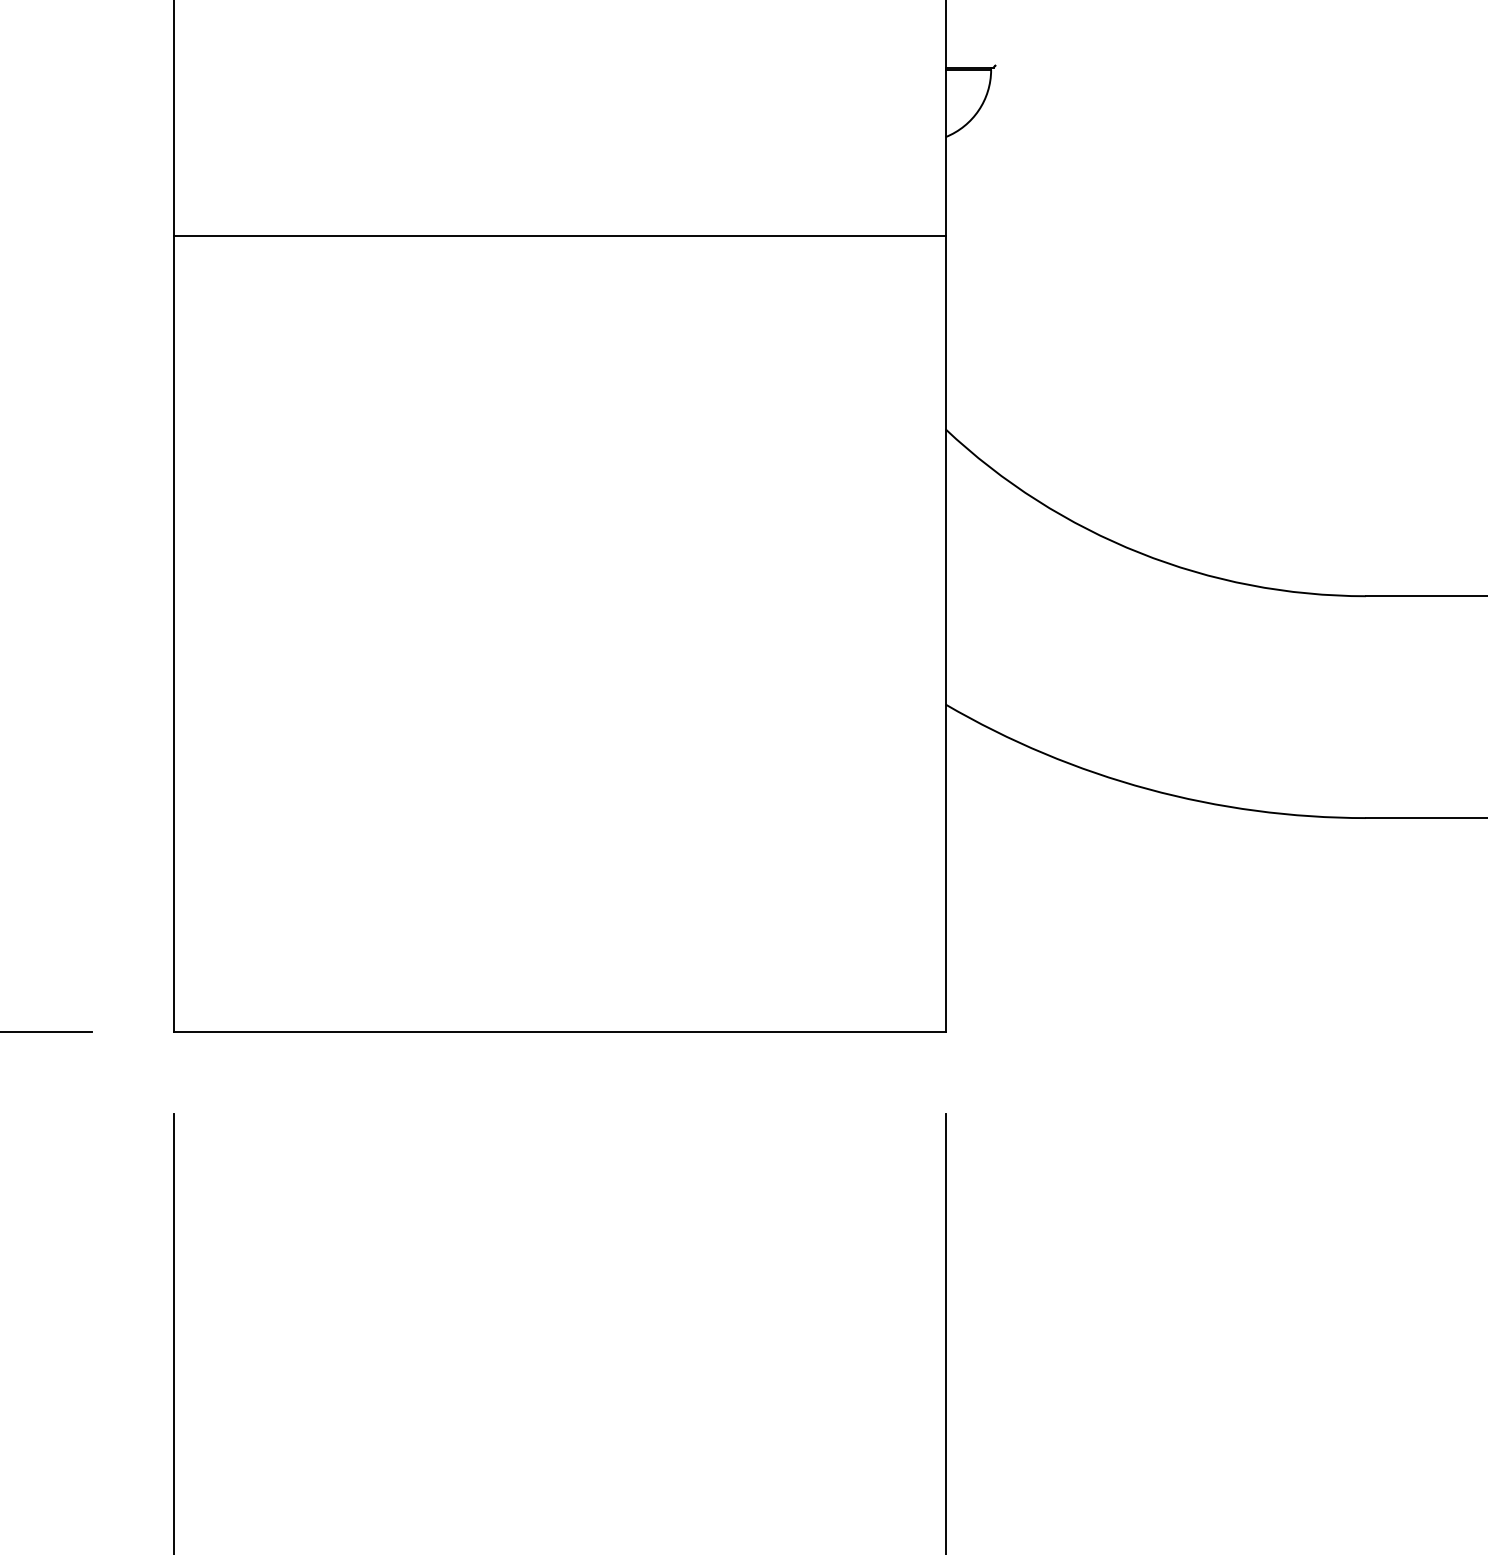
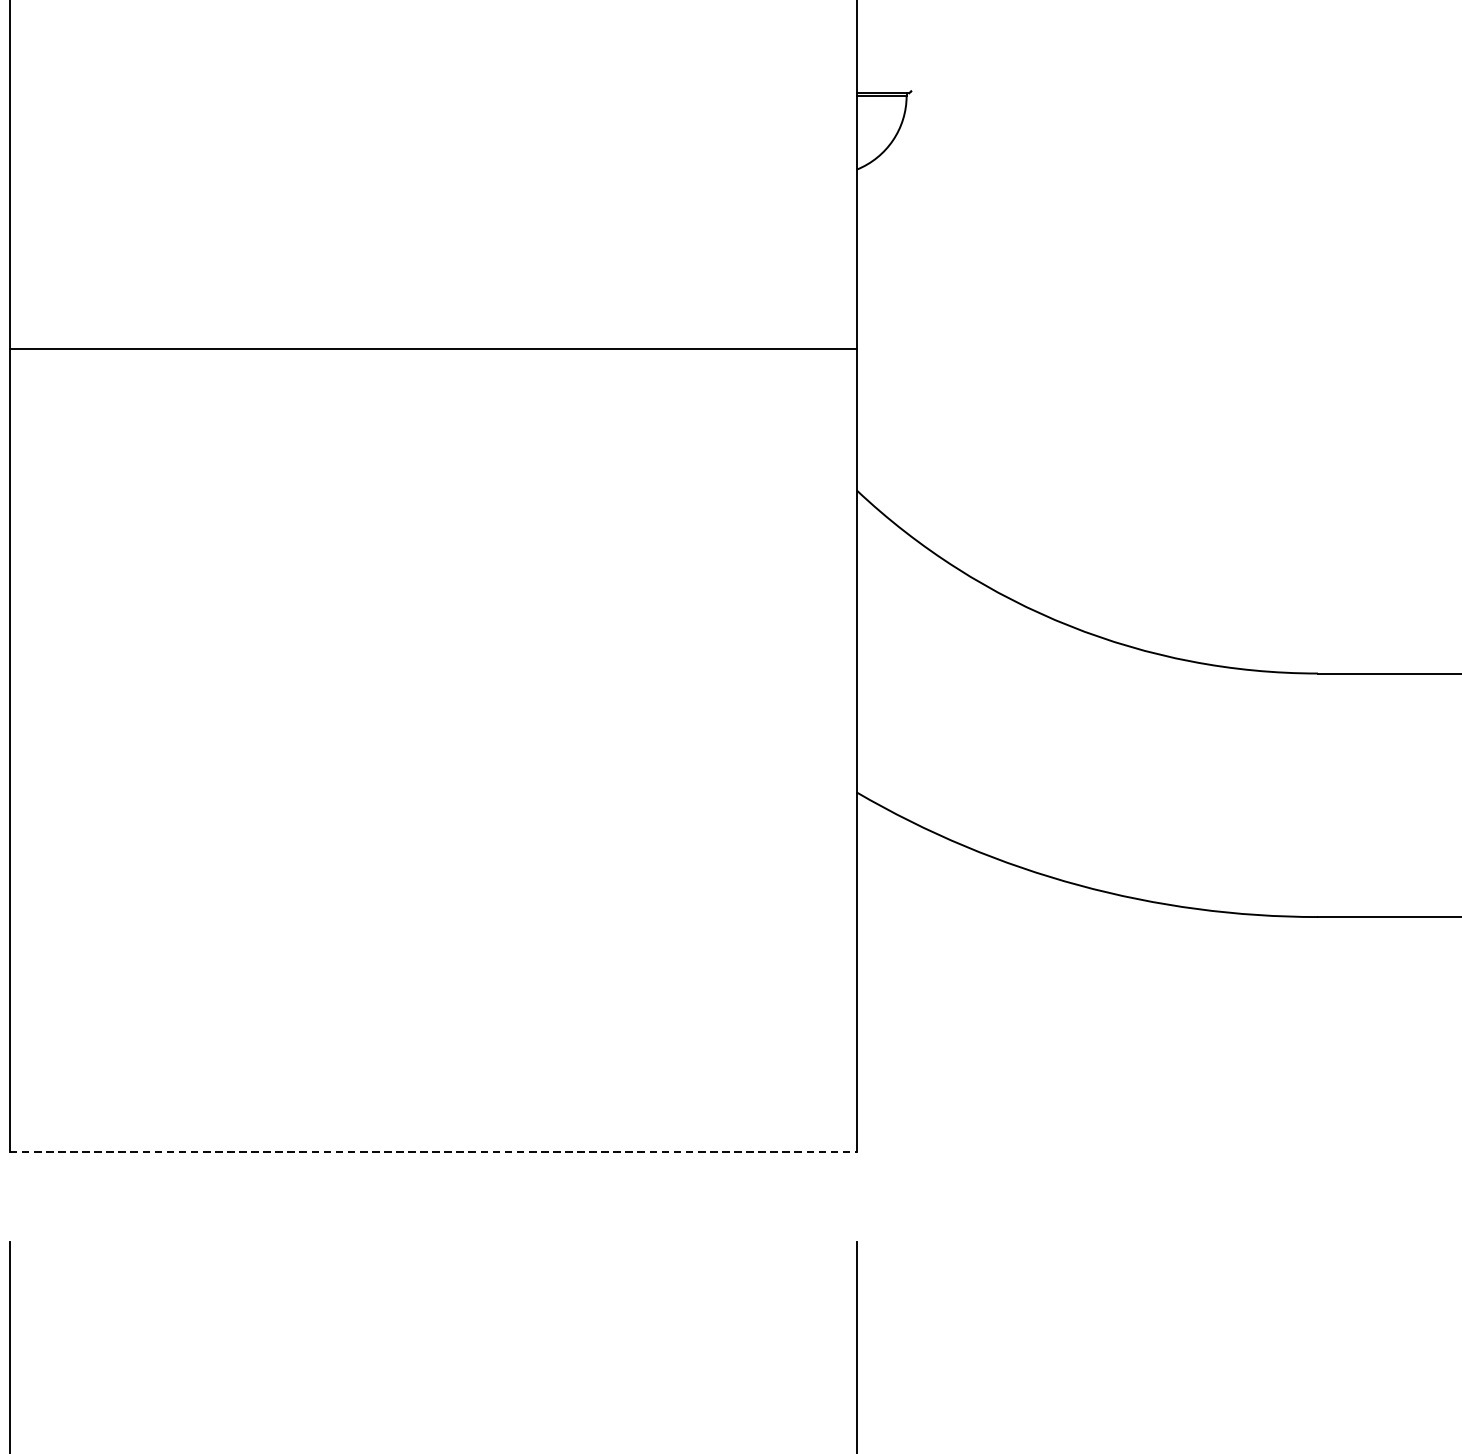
line: (559, 236) -> (432, 348), moved
line: (559, 1032) -> (432, 1152), solid -> dashed

